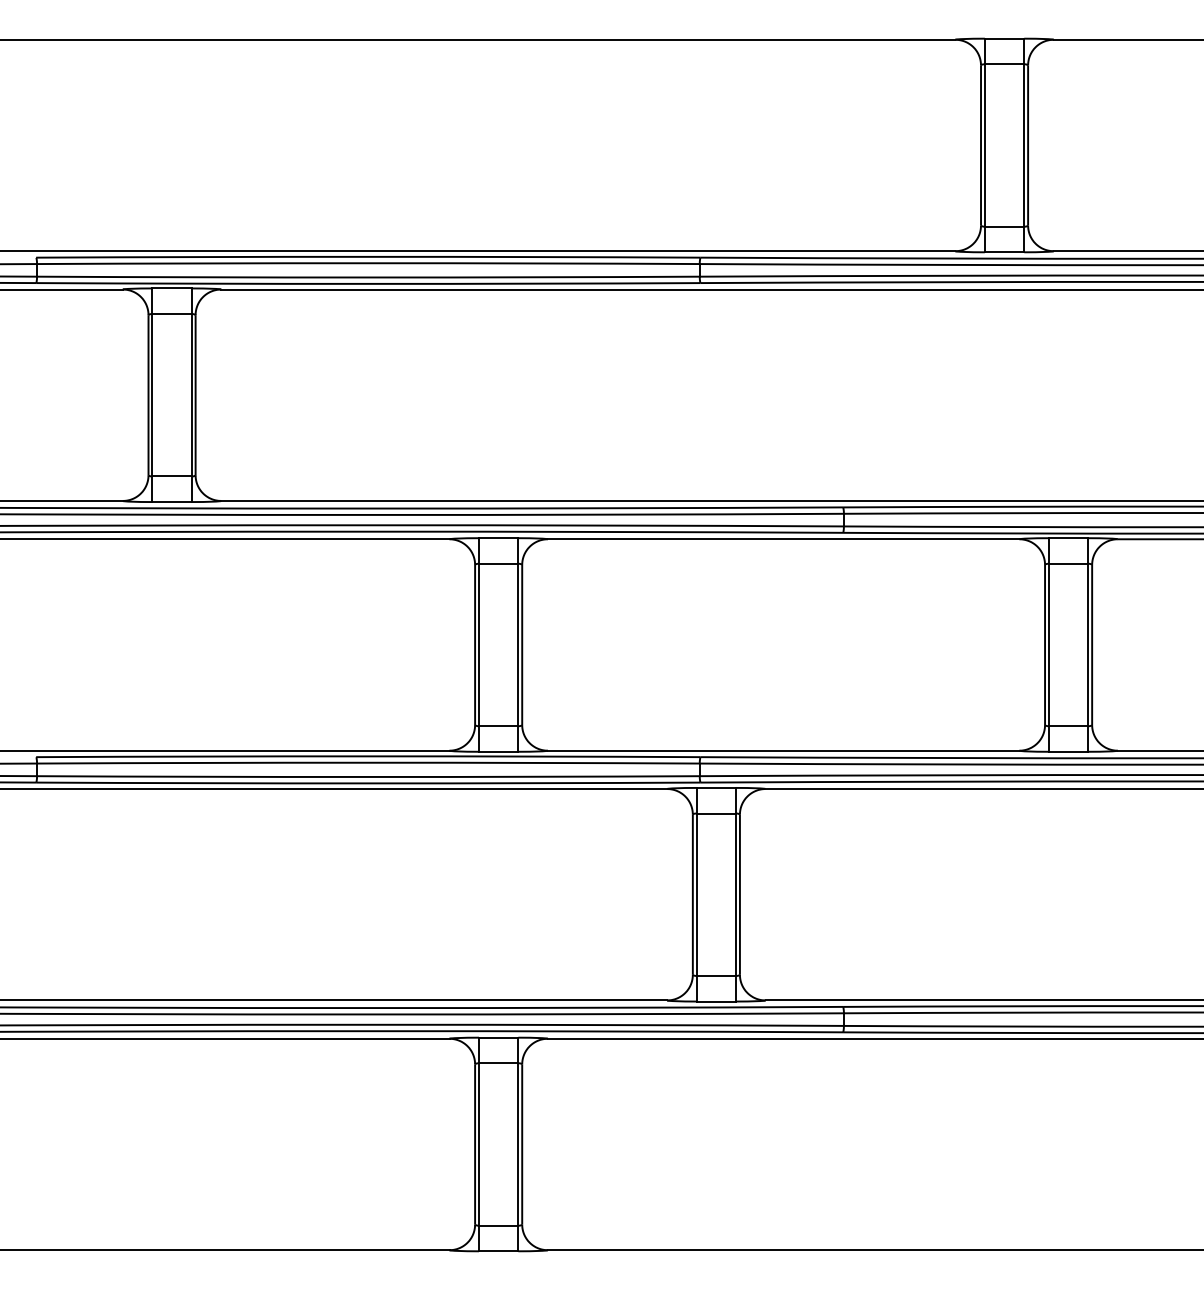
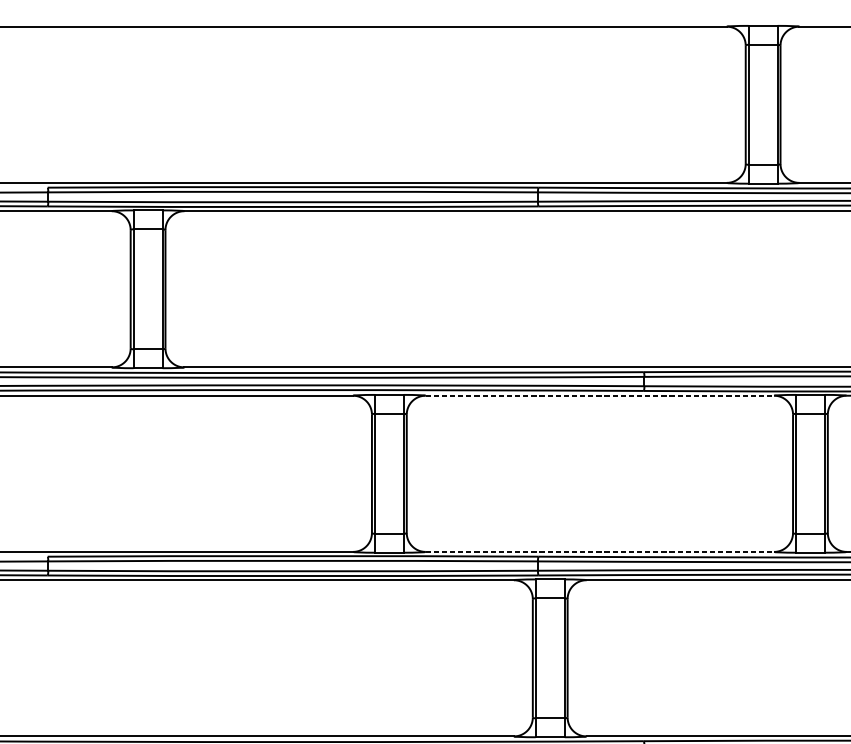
line: (783, 539) -> (599, 395), solid -> dashed
line: (783, 750) -> (599, 551), solid -> dashed

